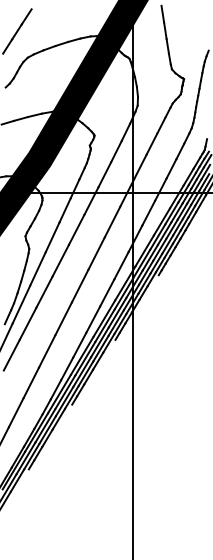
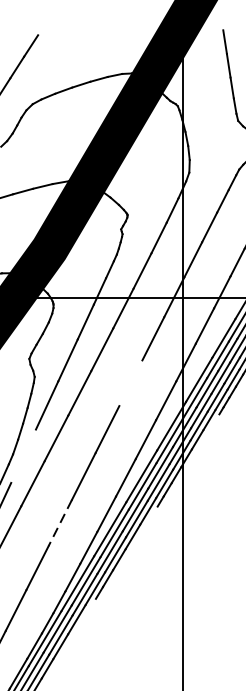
line: (96, 253) -> (130, 383), removed
line: (21, 304) -> (23, 456), removed
line: (46, 351) -> (59, 523), solid -> dashed

